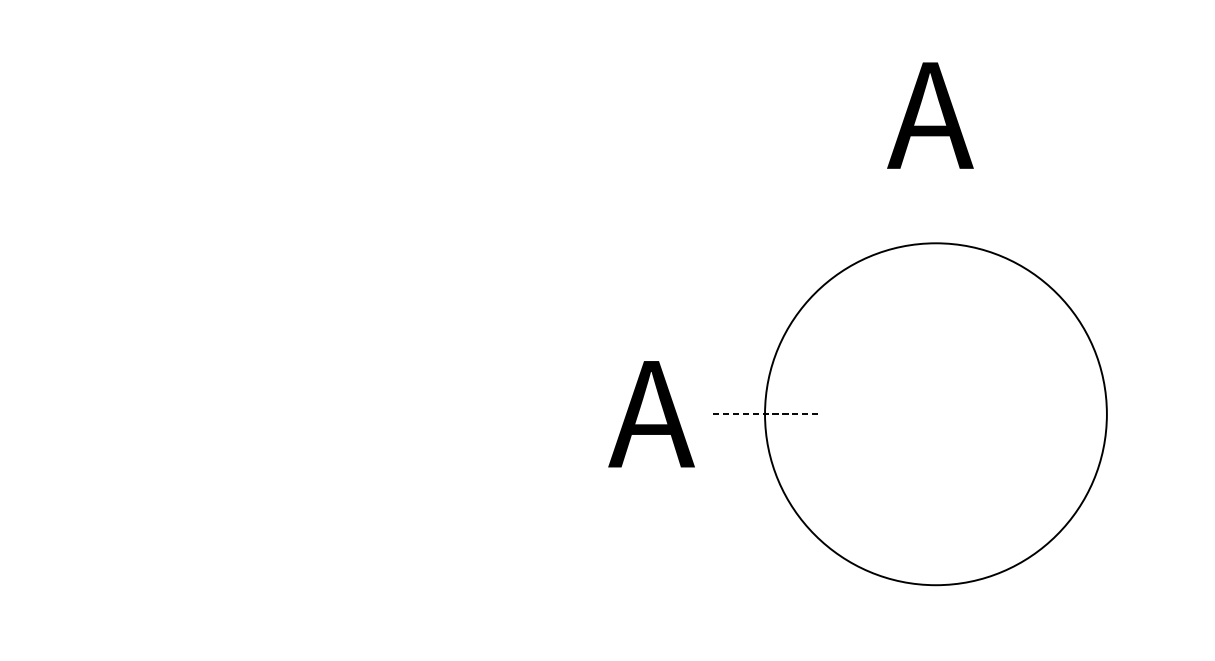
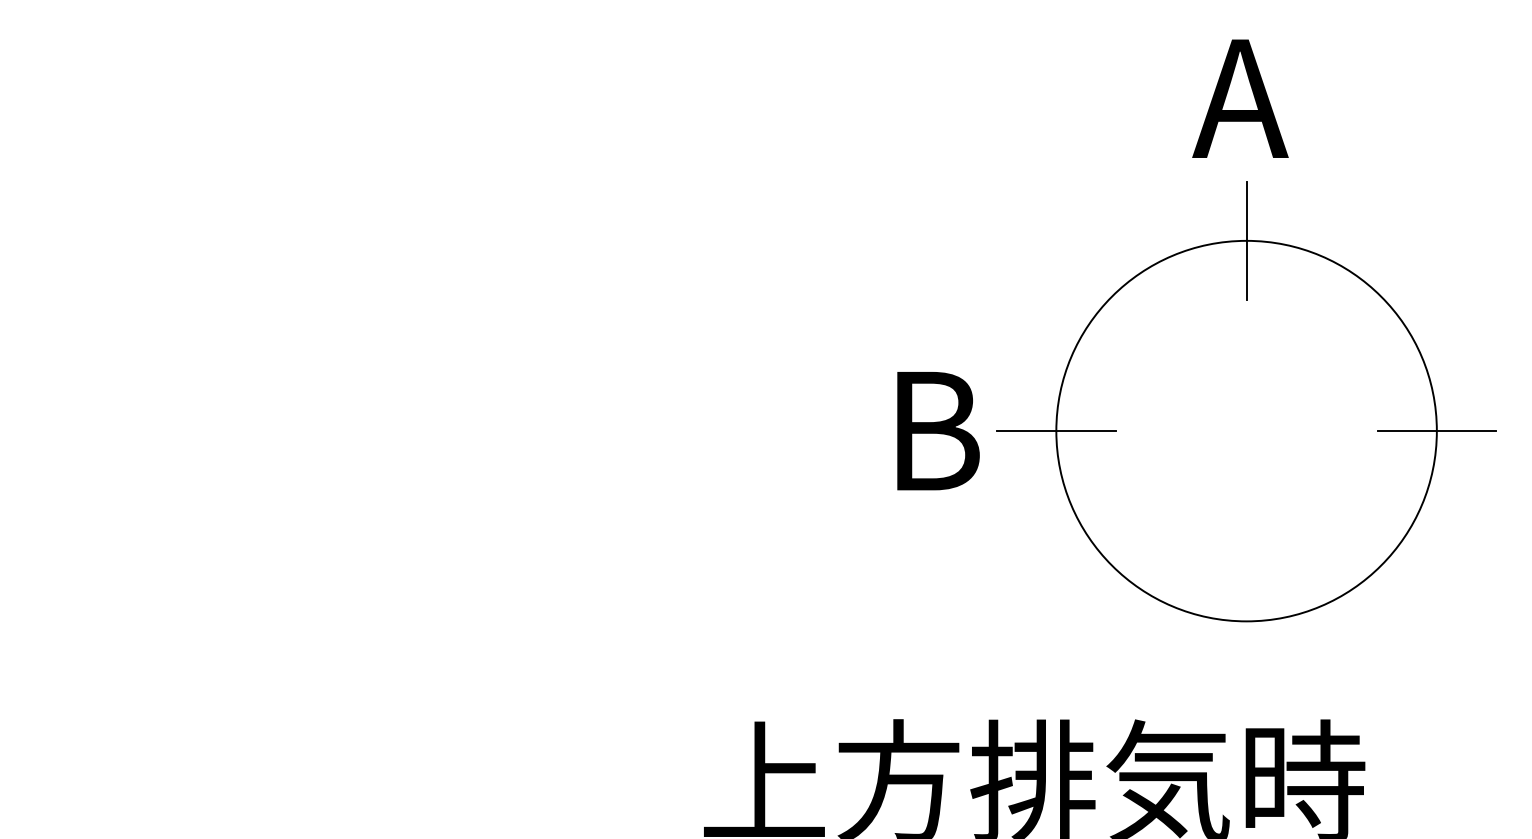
line: (935, 242) -> (1246, 240), added
text: (651, 414) -> (930, 431), A -> B
line: (764, 414) -> (1055, 431), dashed -> solid
line: (1106, 414) -> (1436, 431), added

